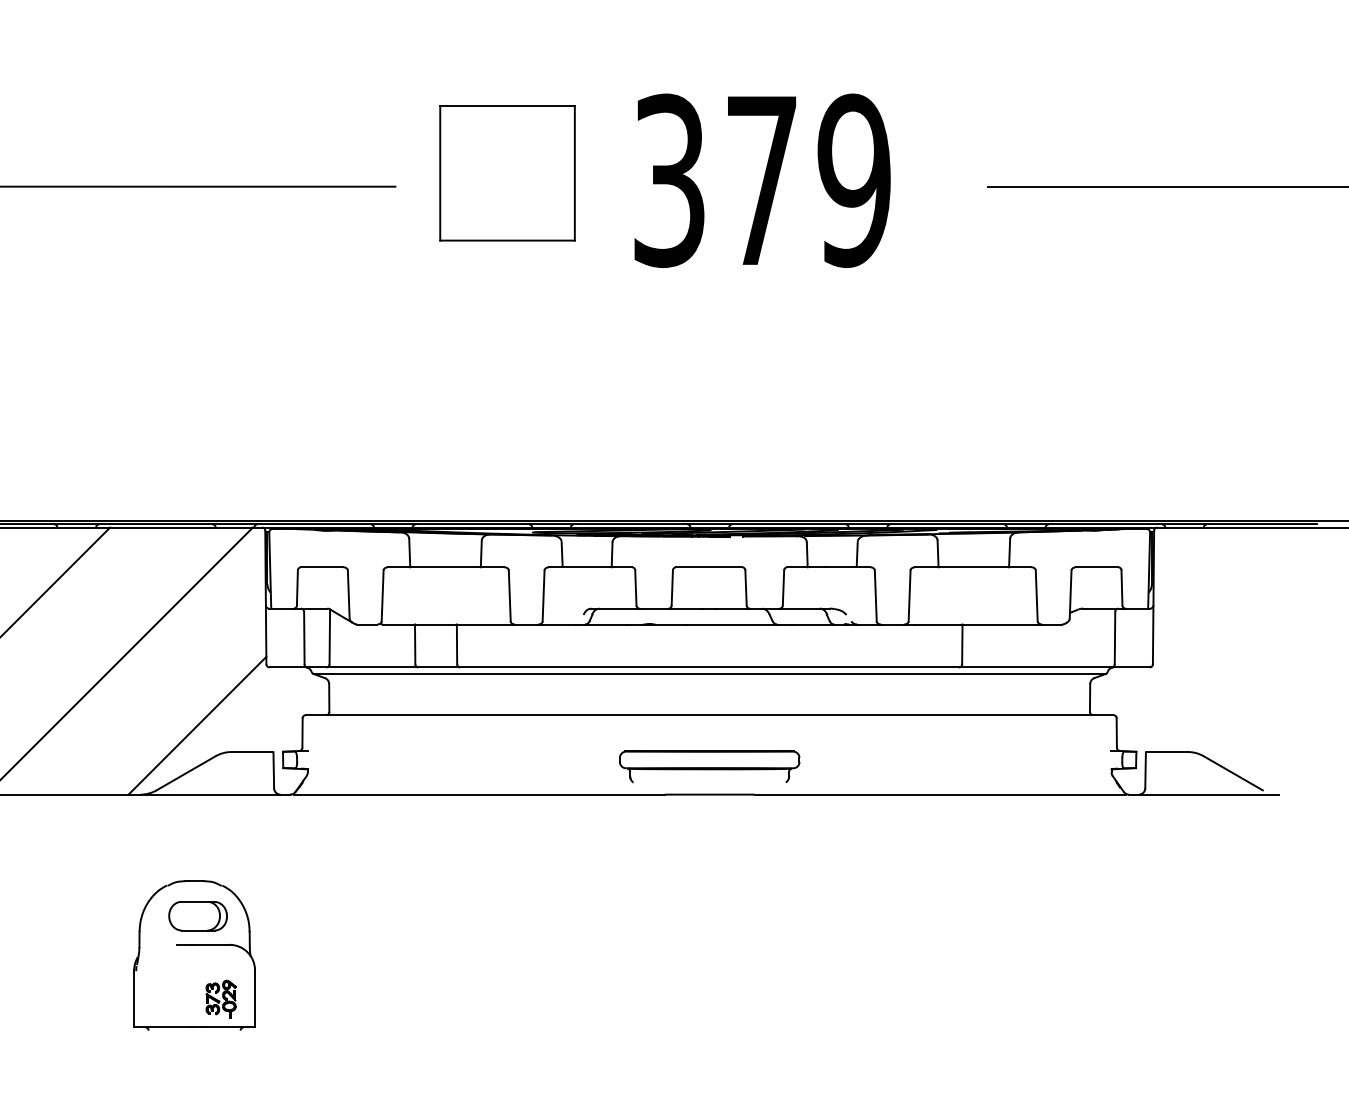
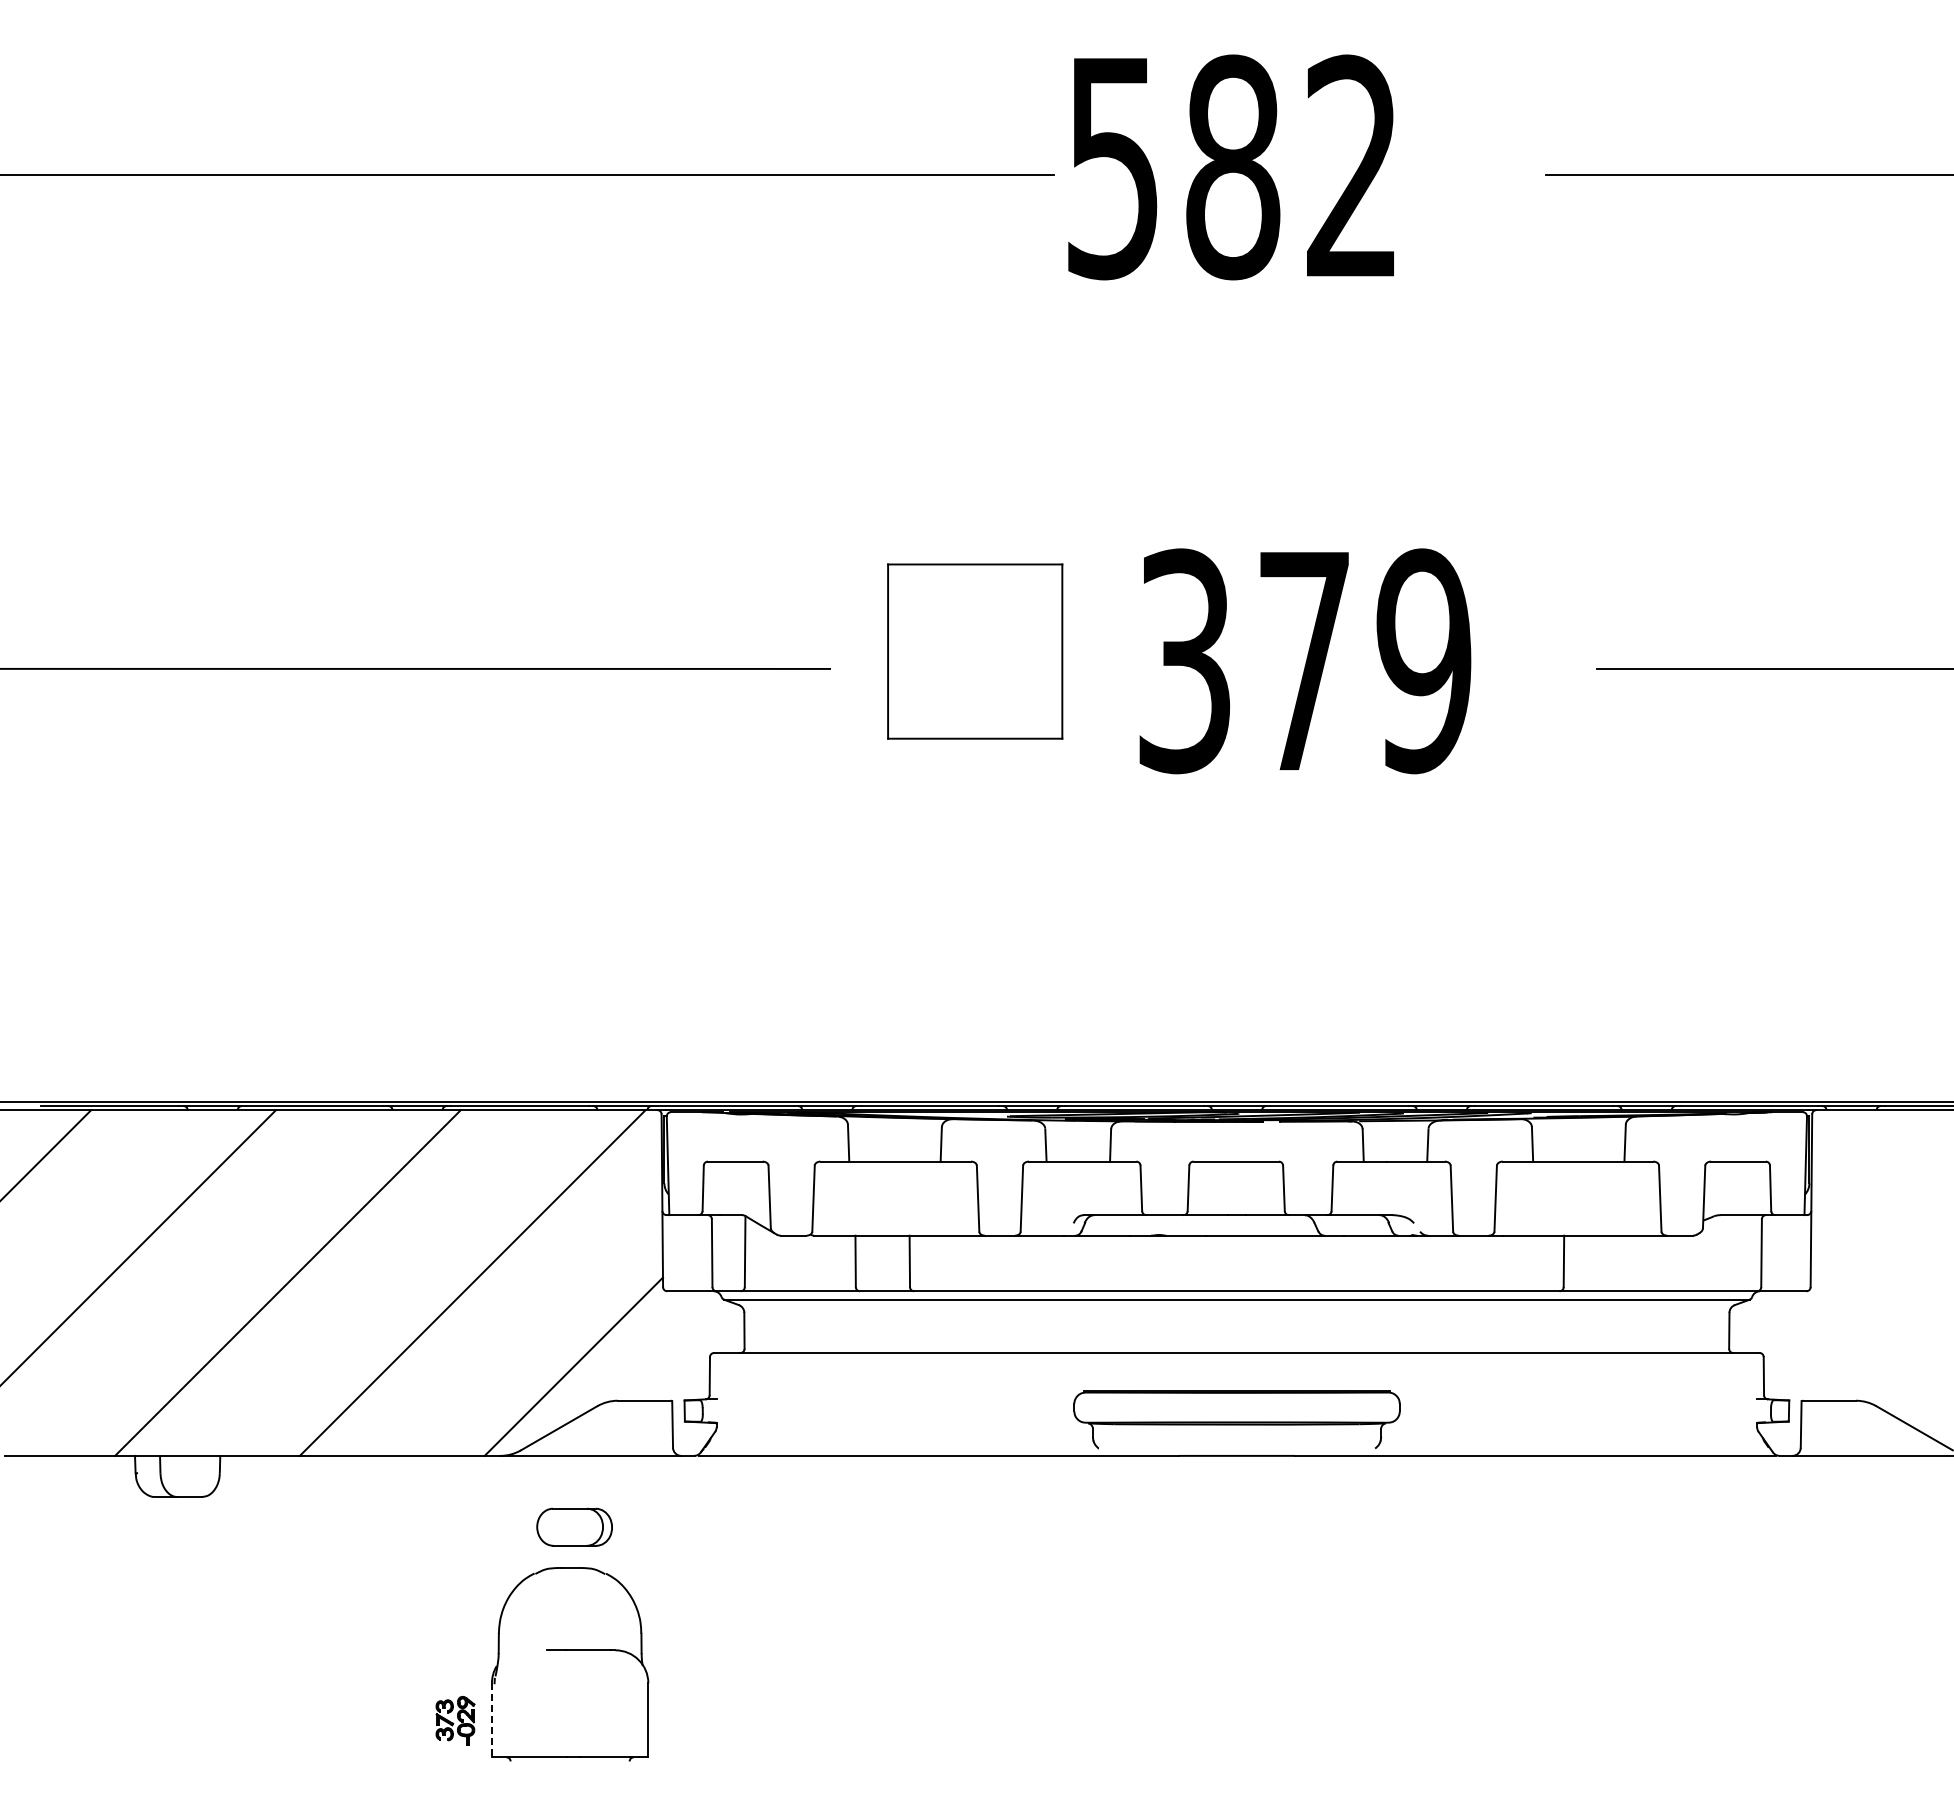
part: (709, 766) -> (1236, 1419), size x1.4
part: (197, 915) -> (574, 1526), moved
line: (133, 999) -> (491, 1720), solid -> dashed
part: (221, 999) -> (455, 1720), moved

